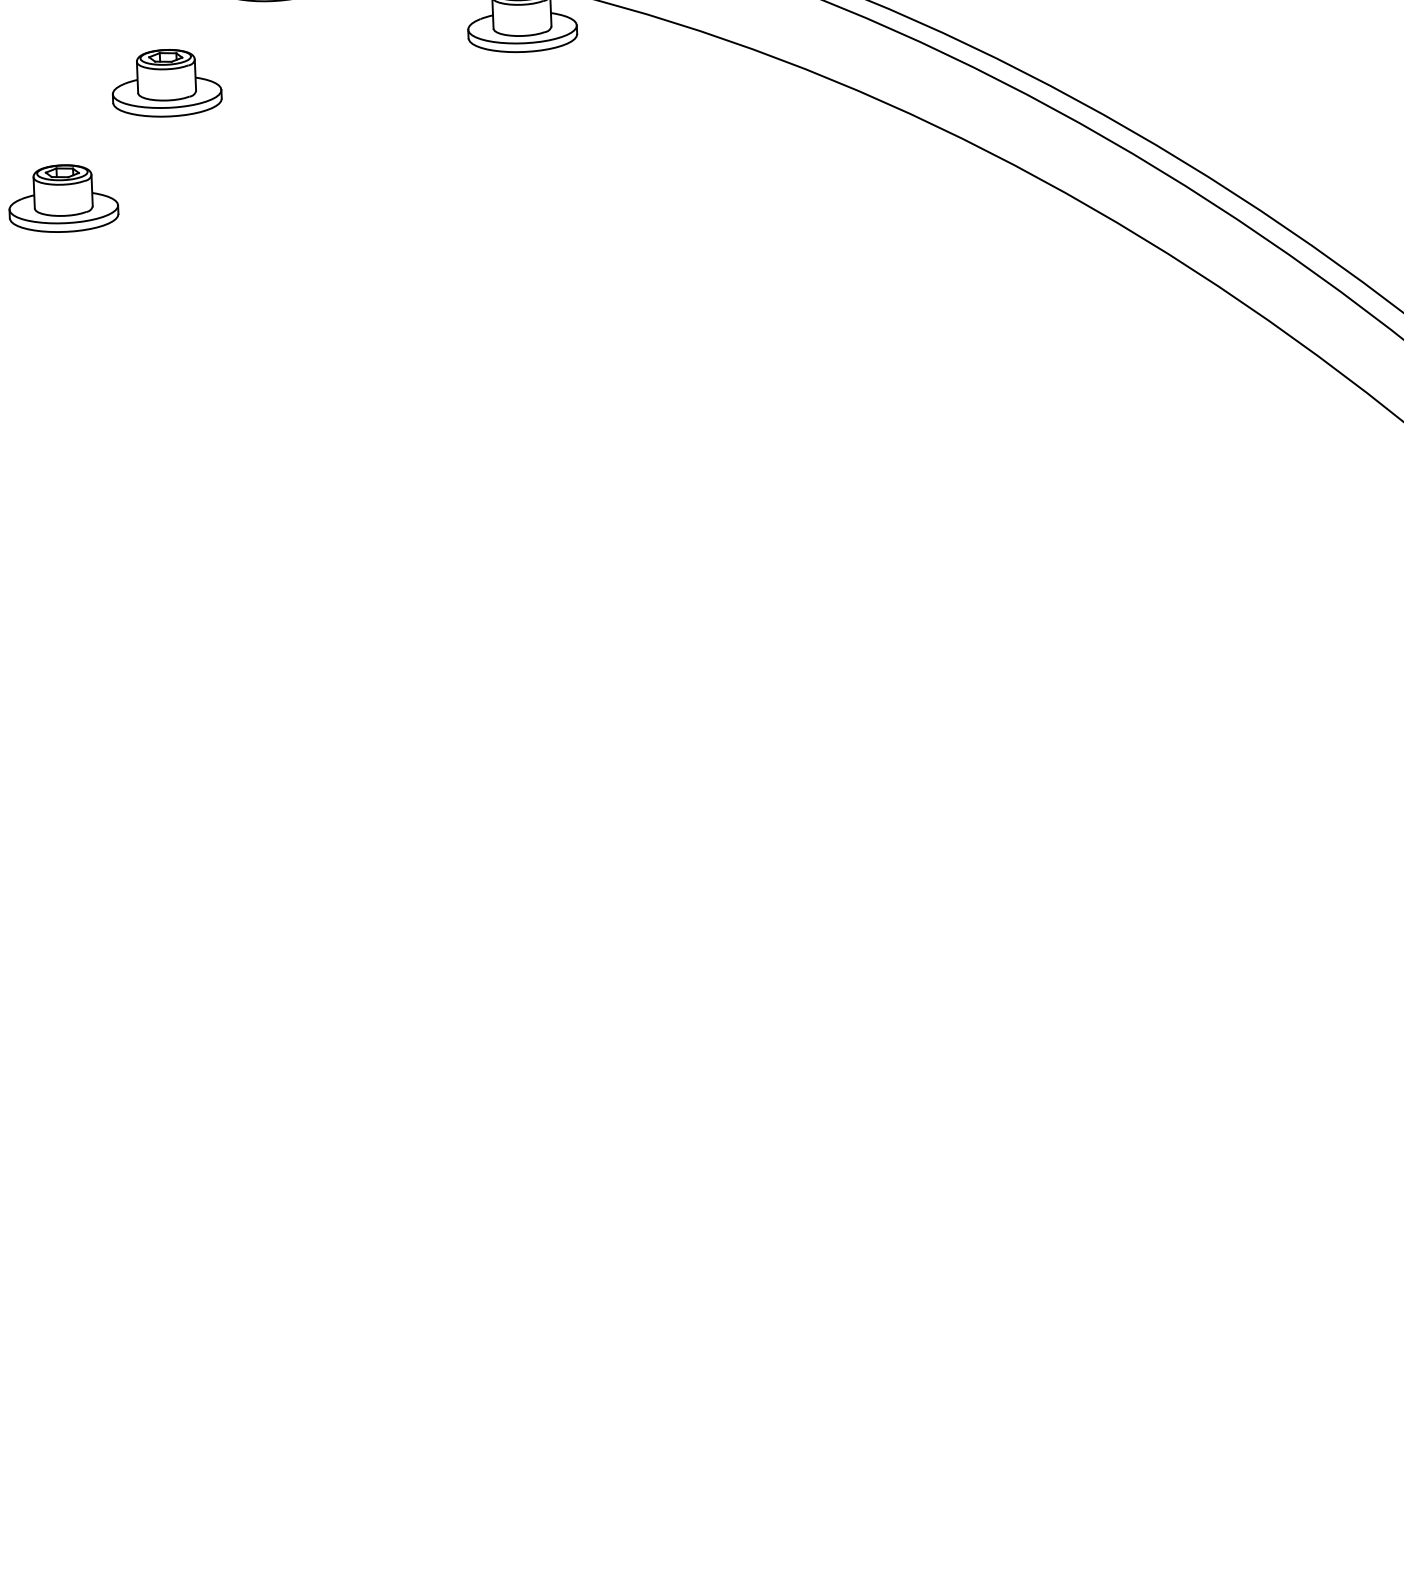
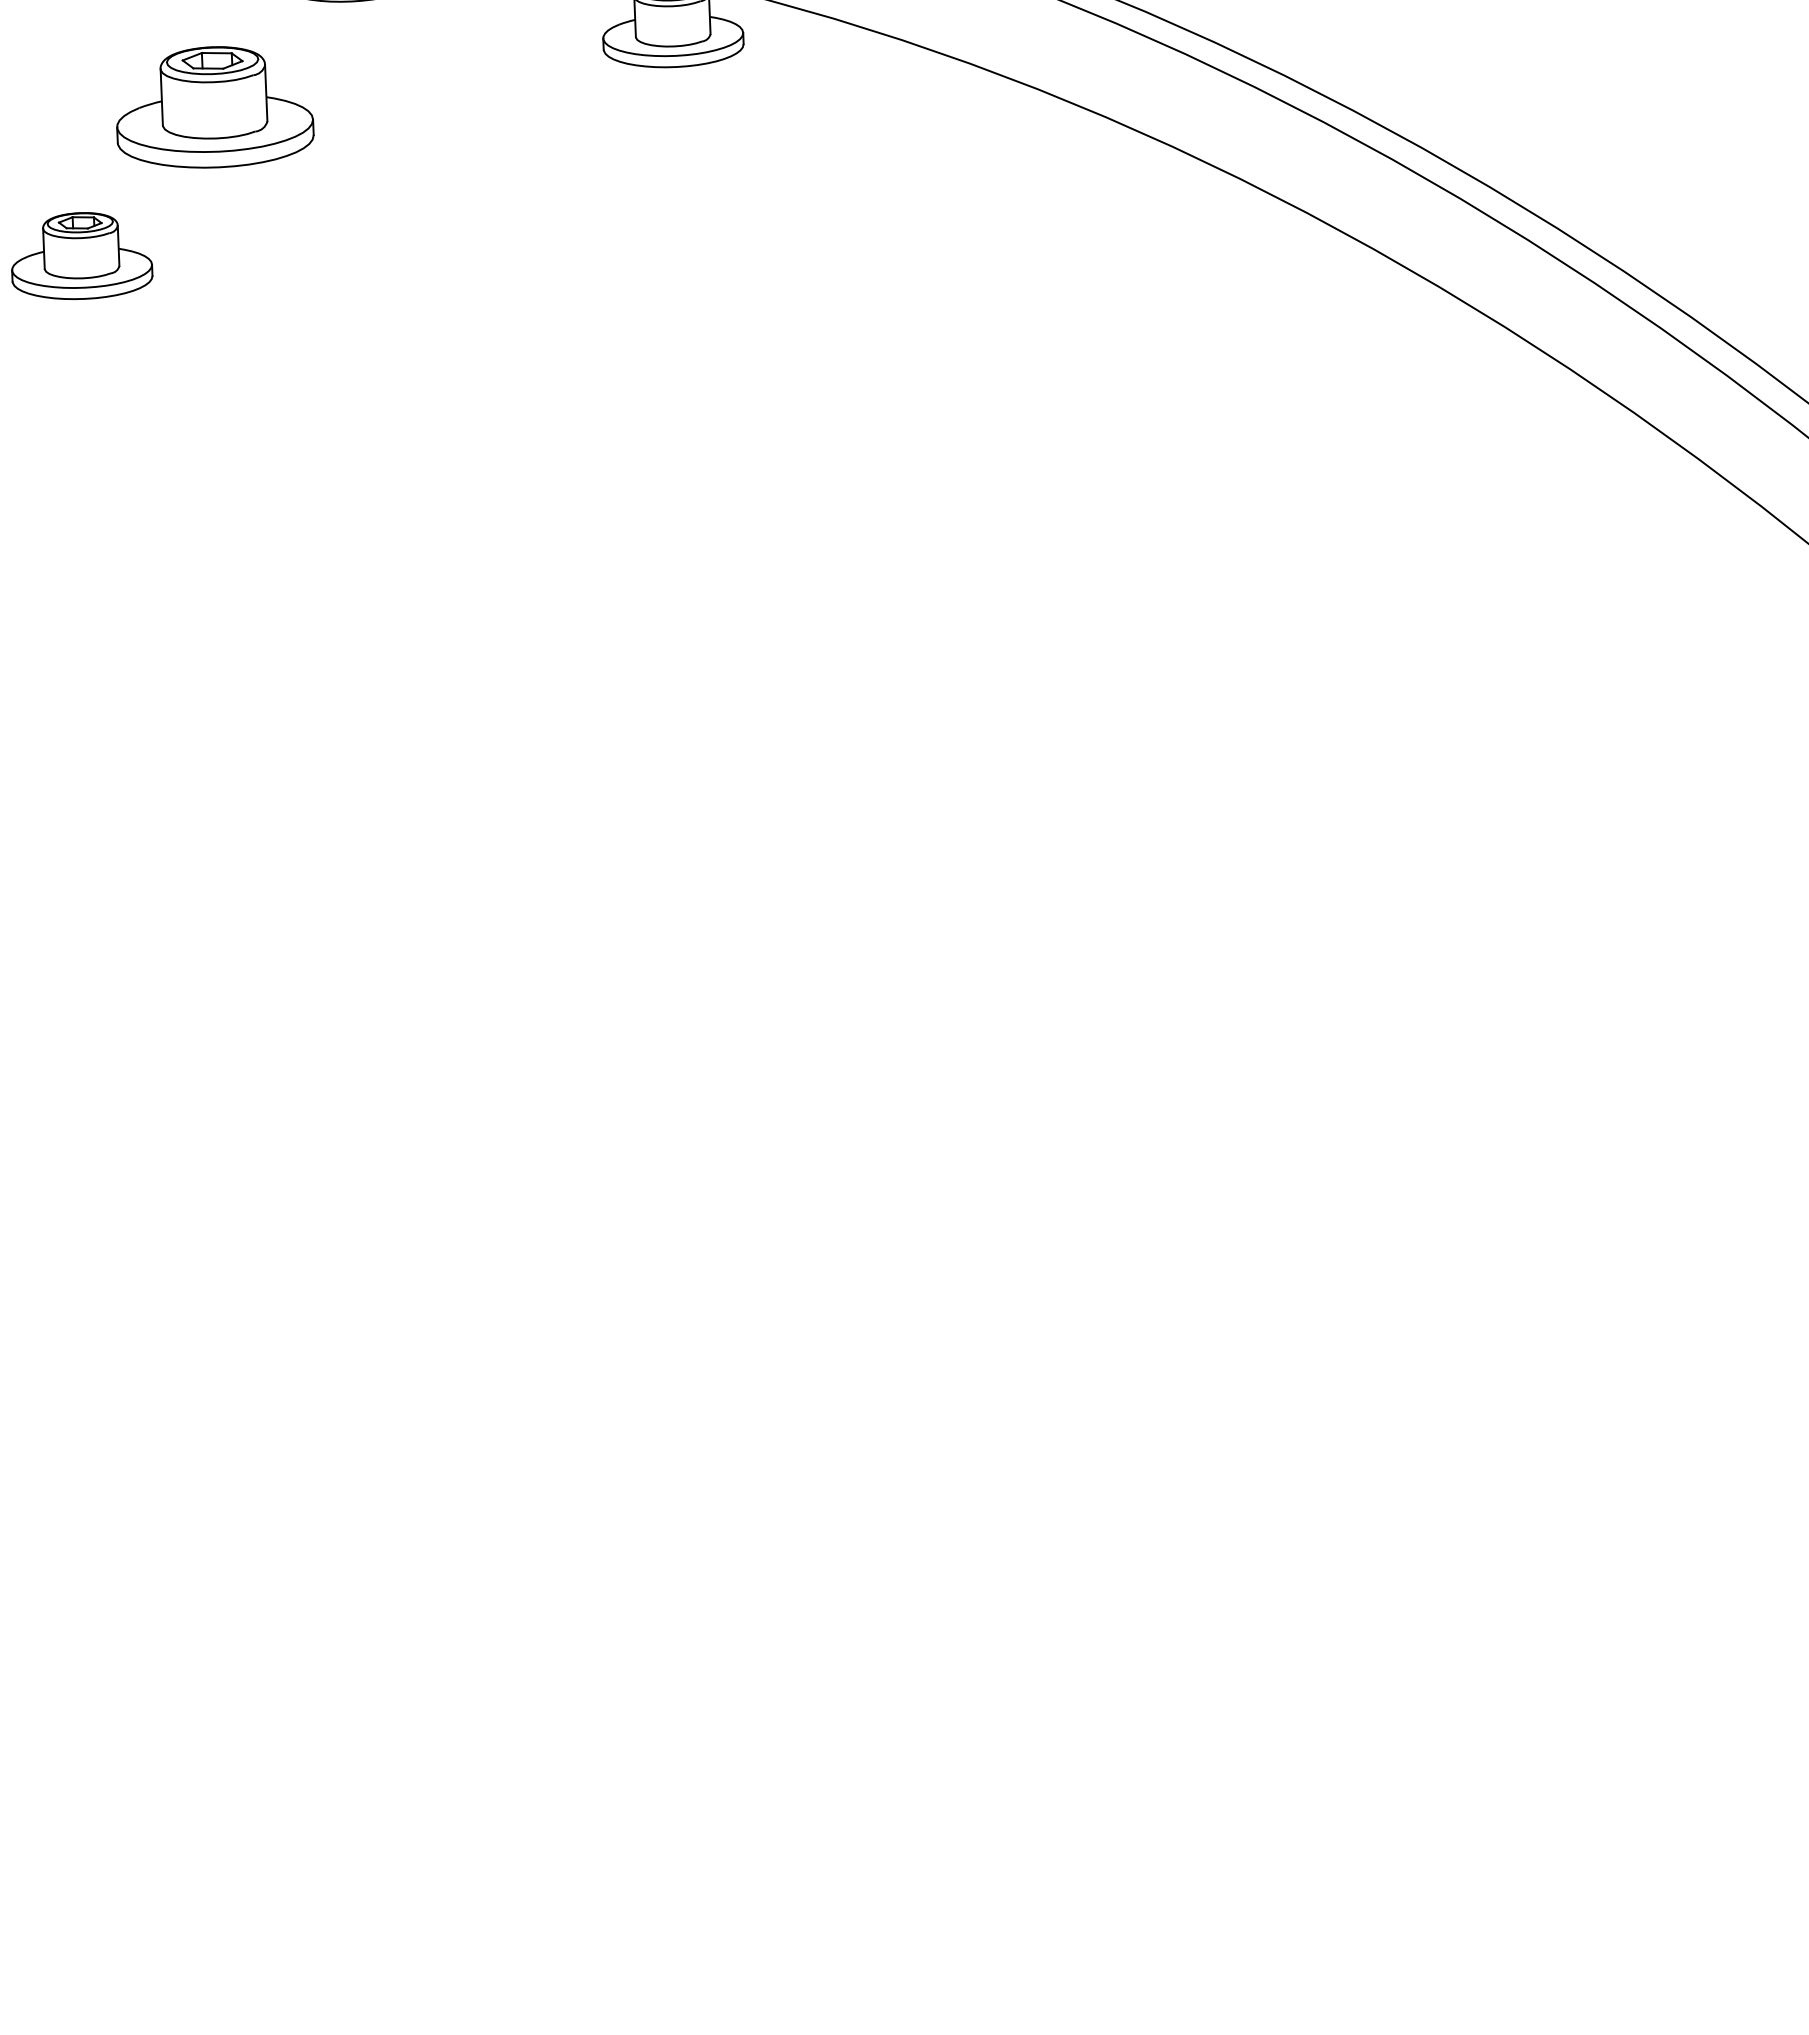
part: (167, 83) -> (215, 107), size x1.4

